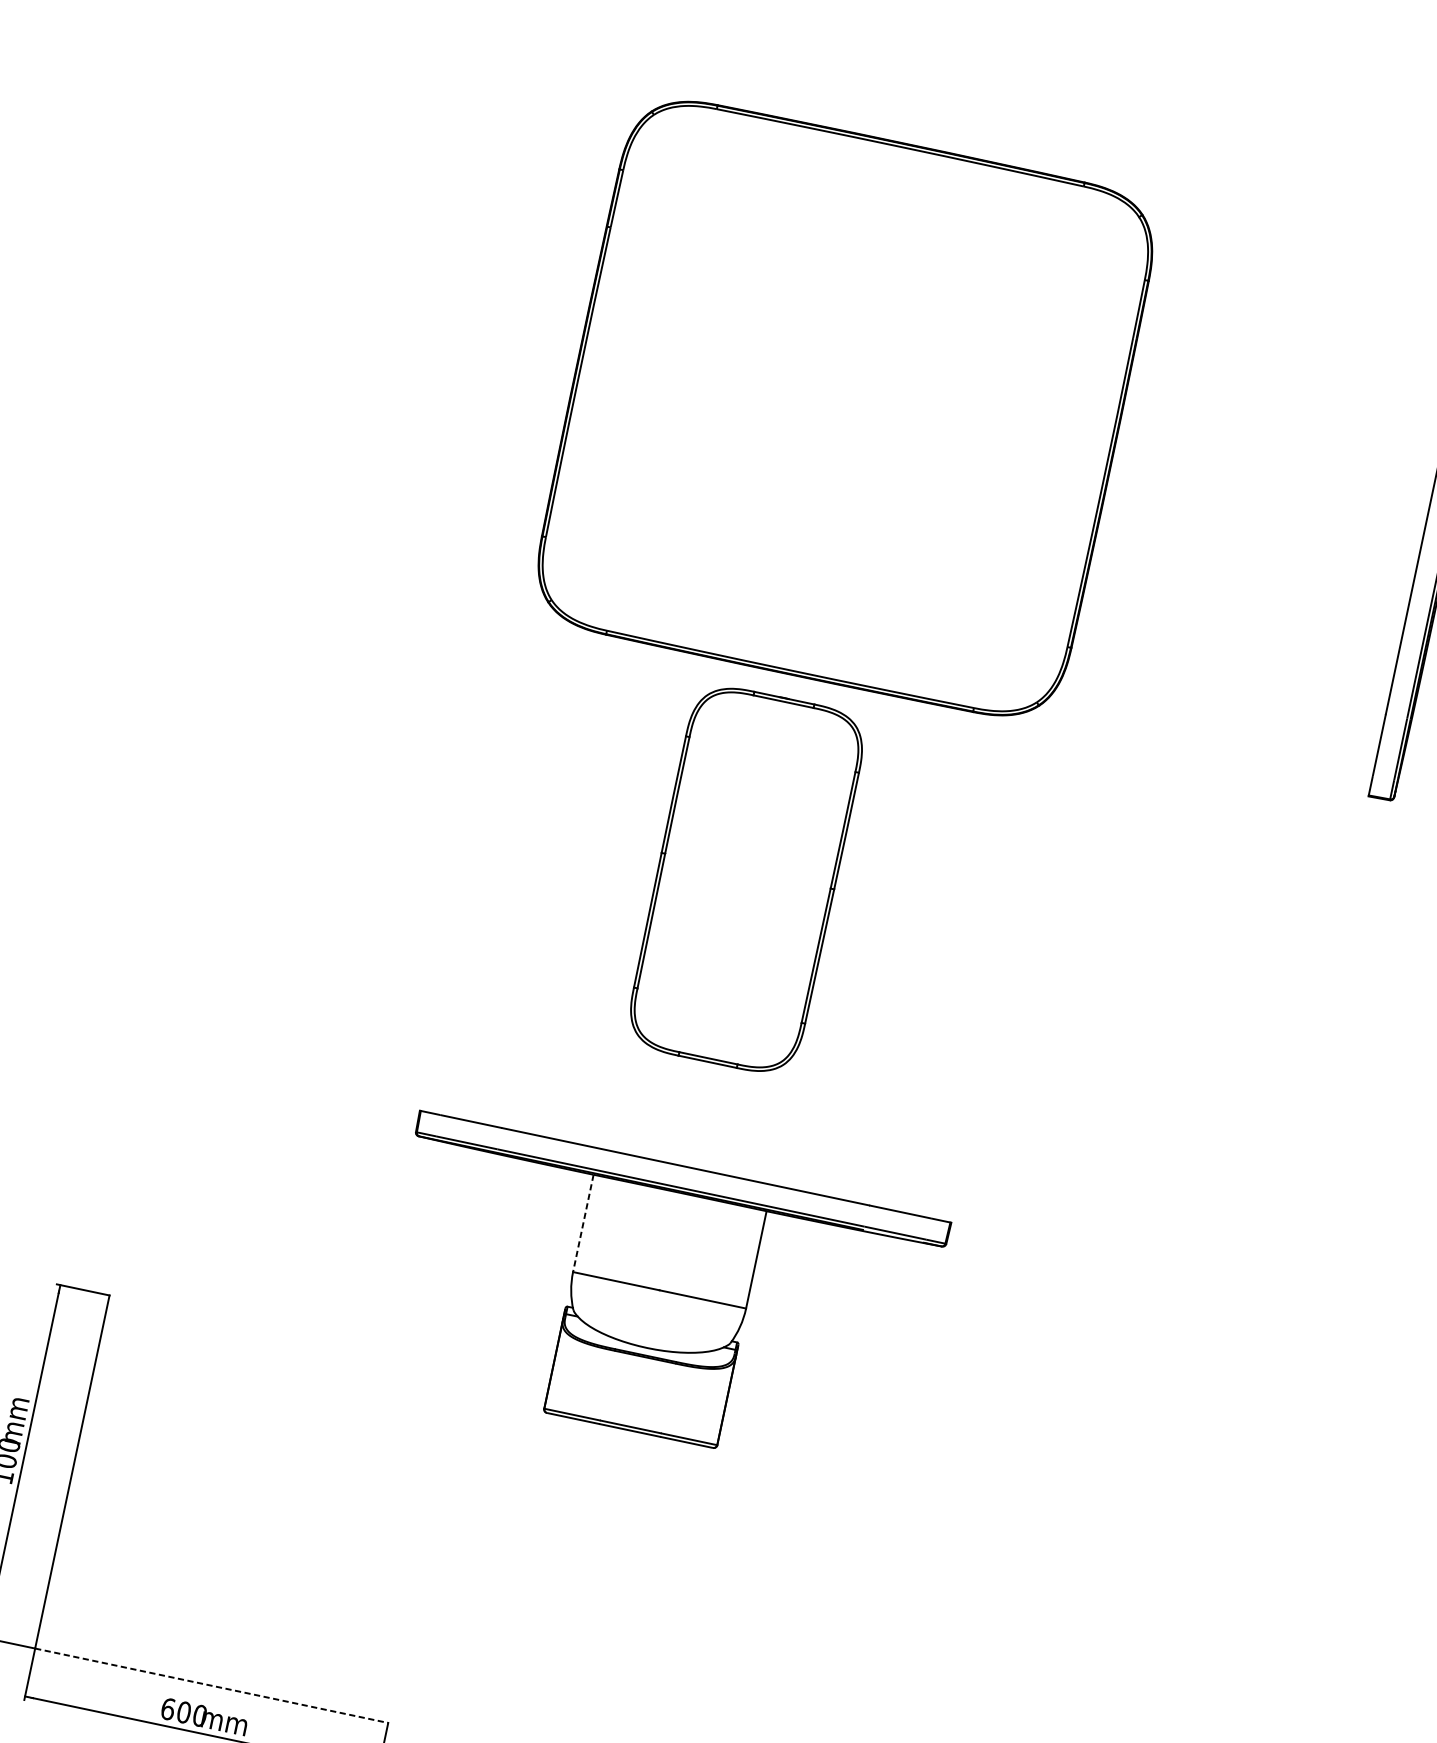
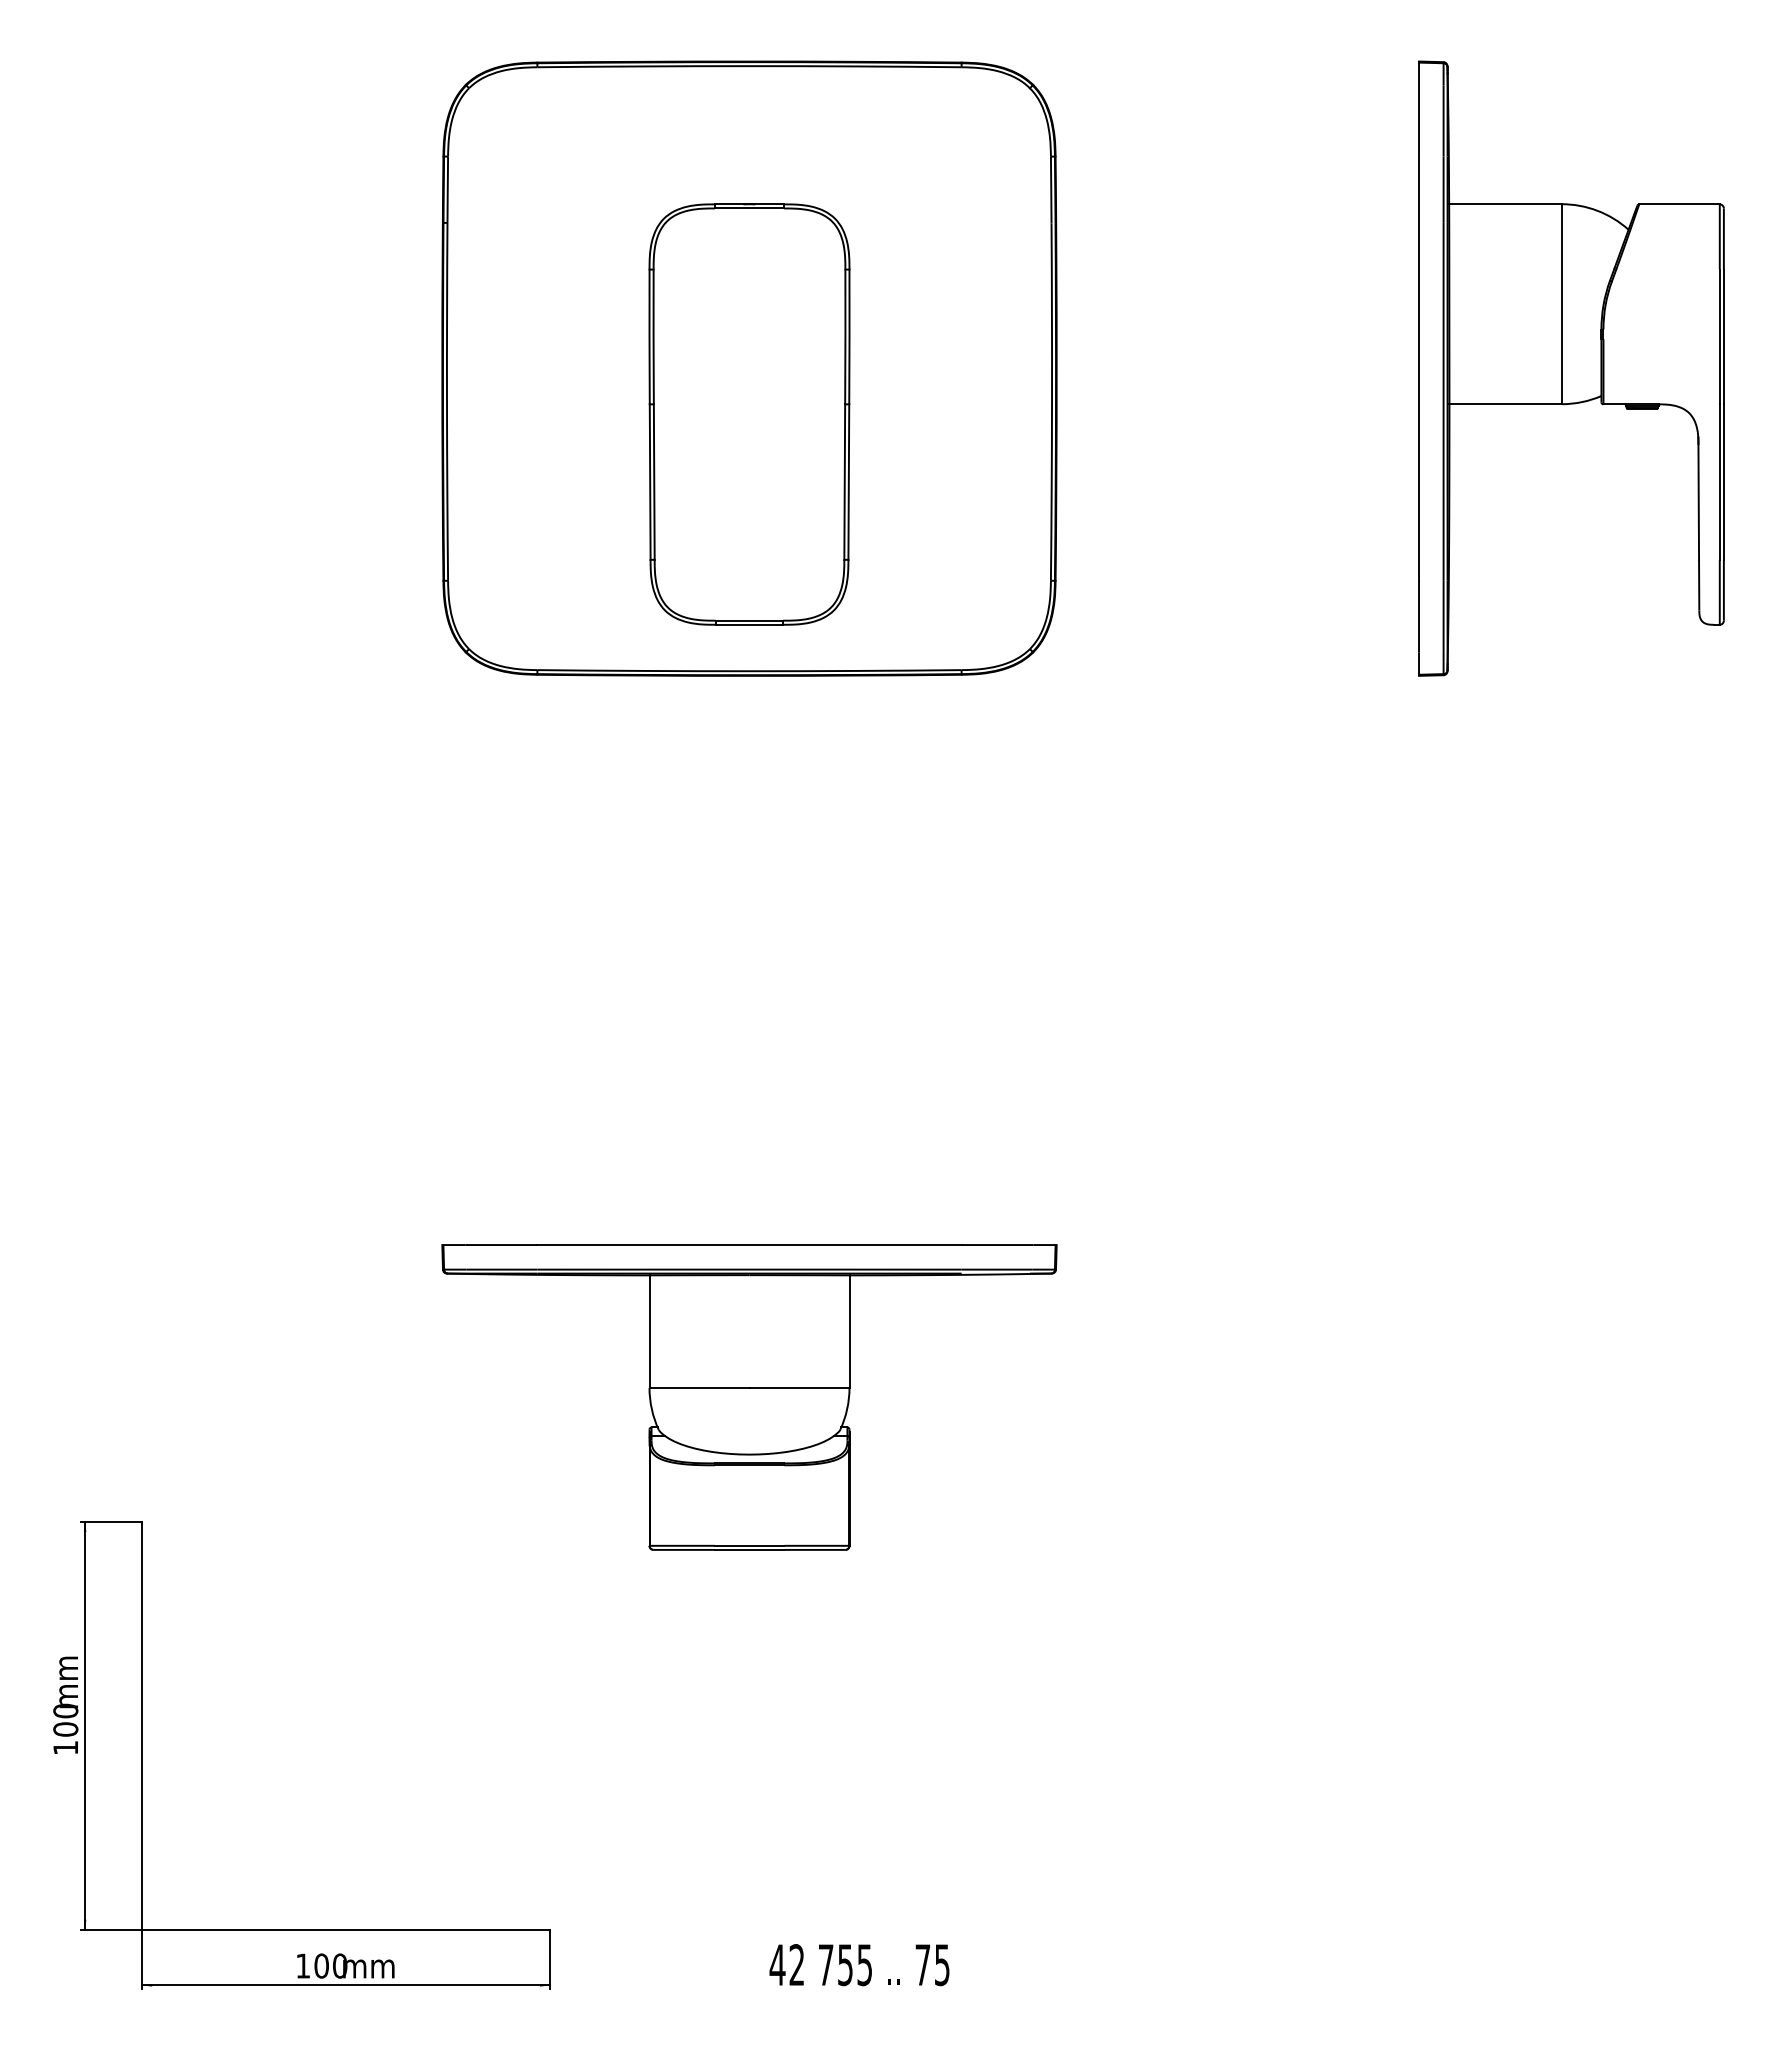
part: (746, 879) -> (749, 414), moved
line: (583, 1224) -> (649, 1332), dashed -> solid
line: (212, 1686) -> (346, 1930), dashed -> solid
text: (168, 1708) -> (303, 1965), 600 -> 100

